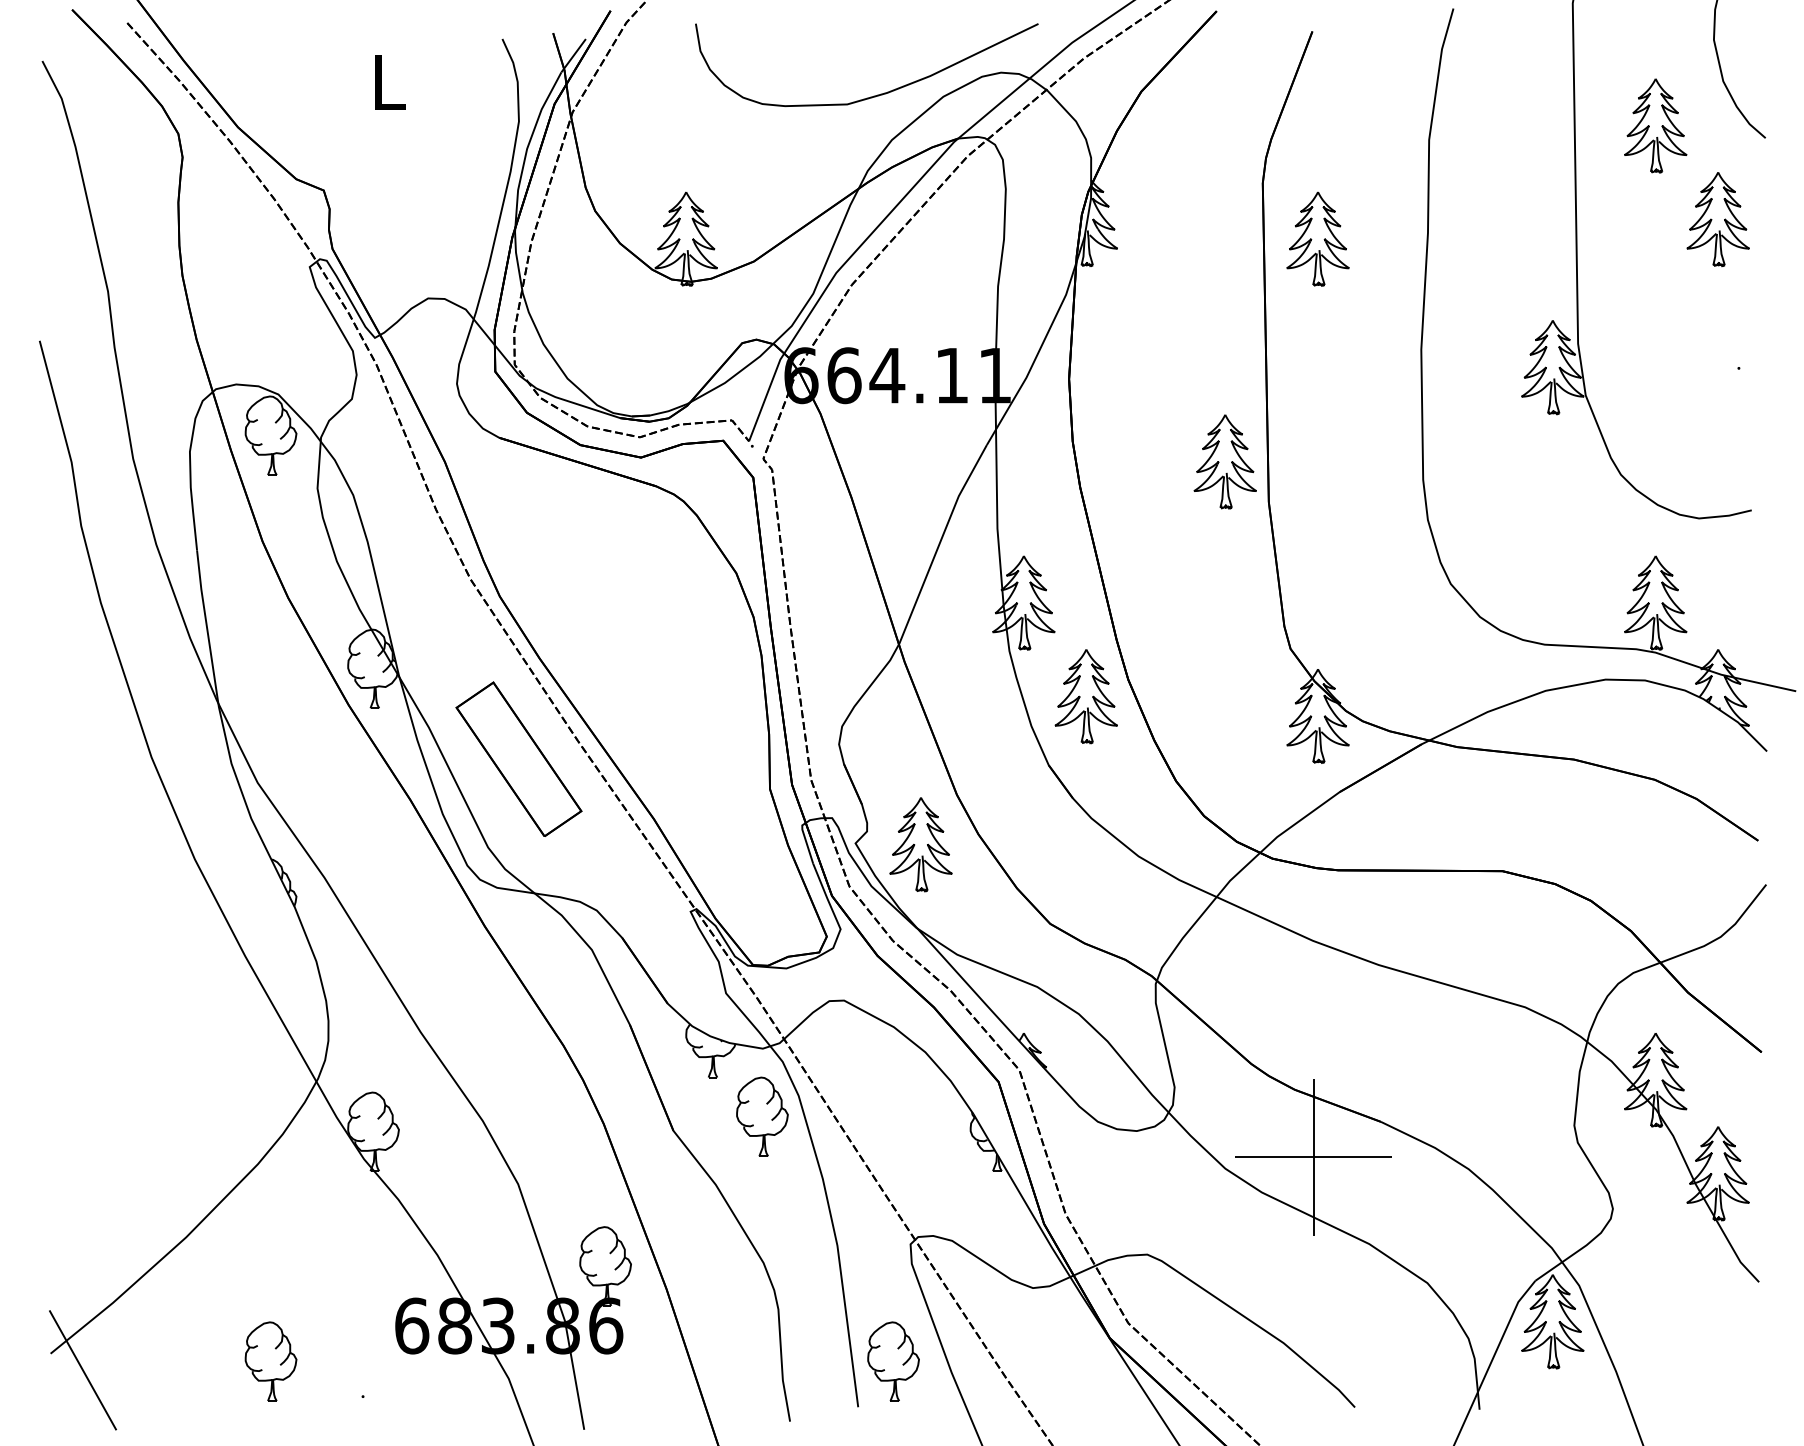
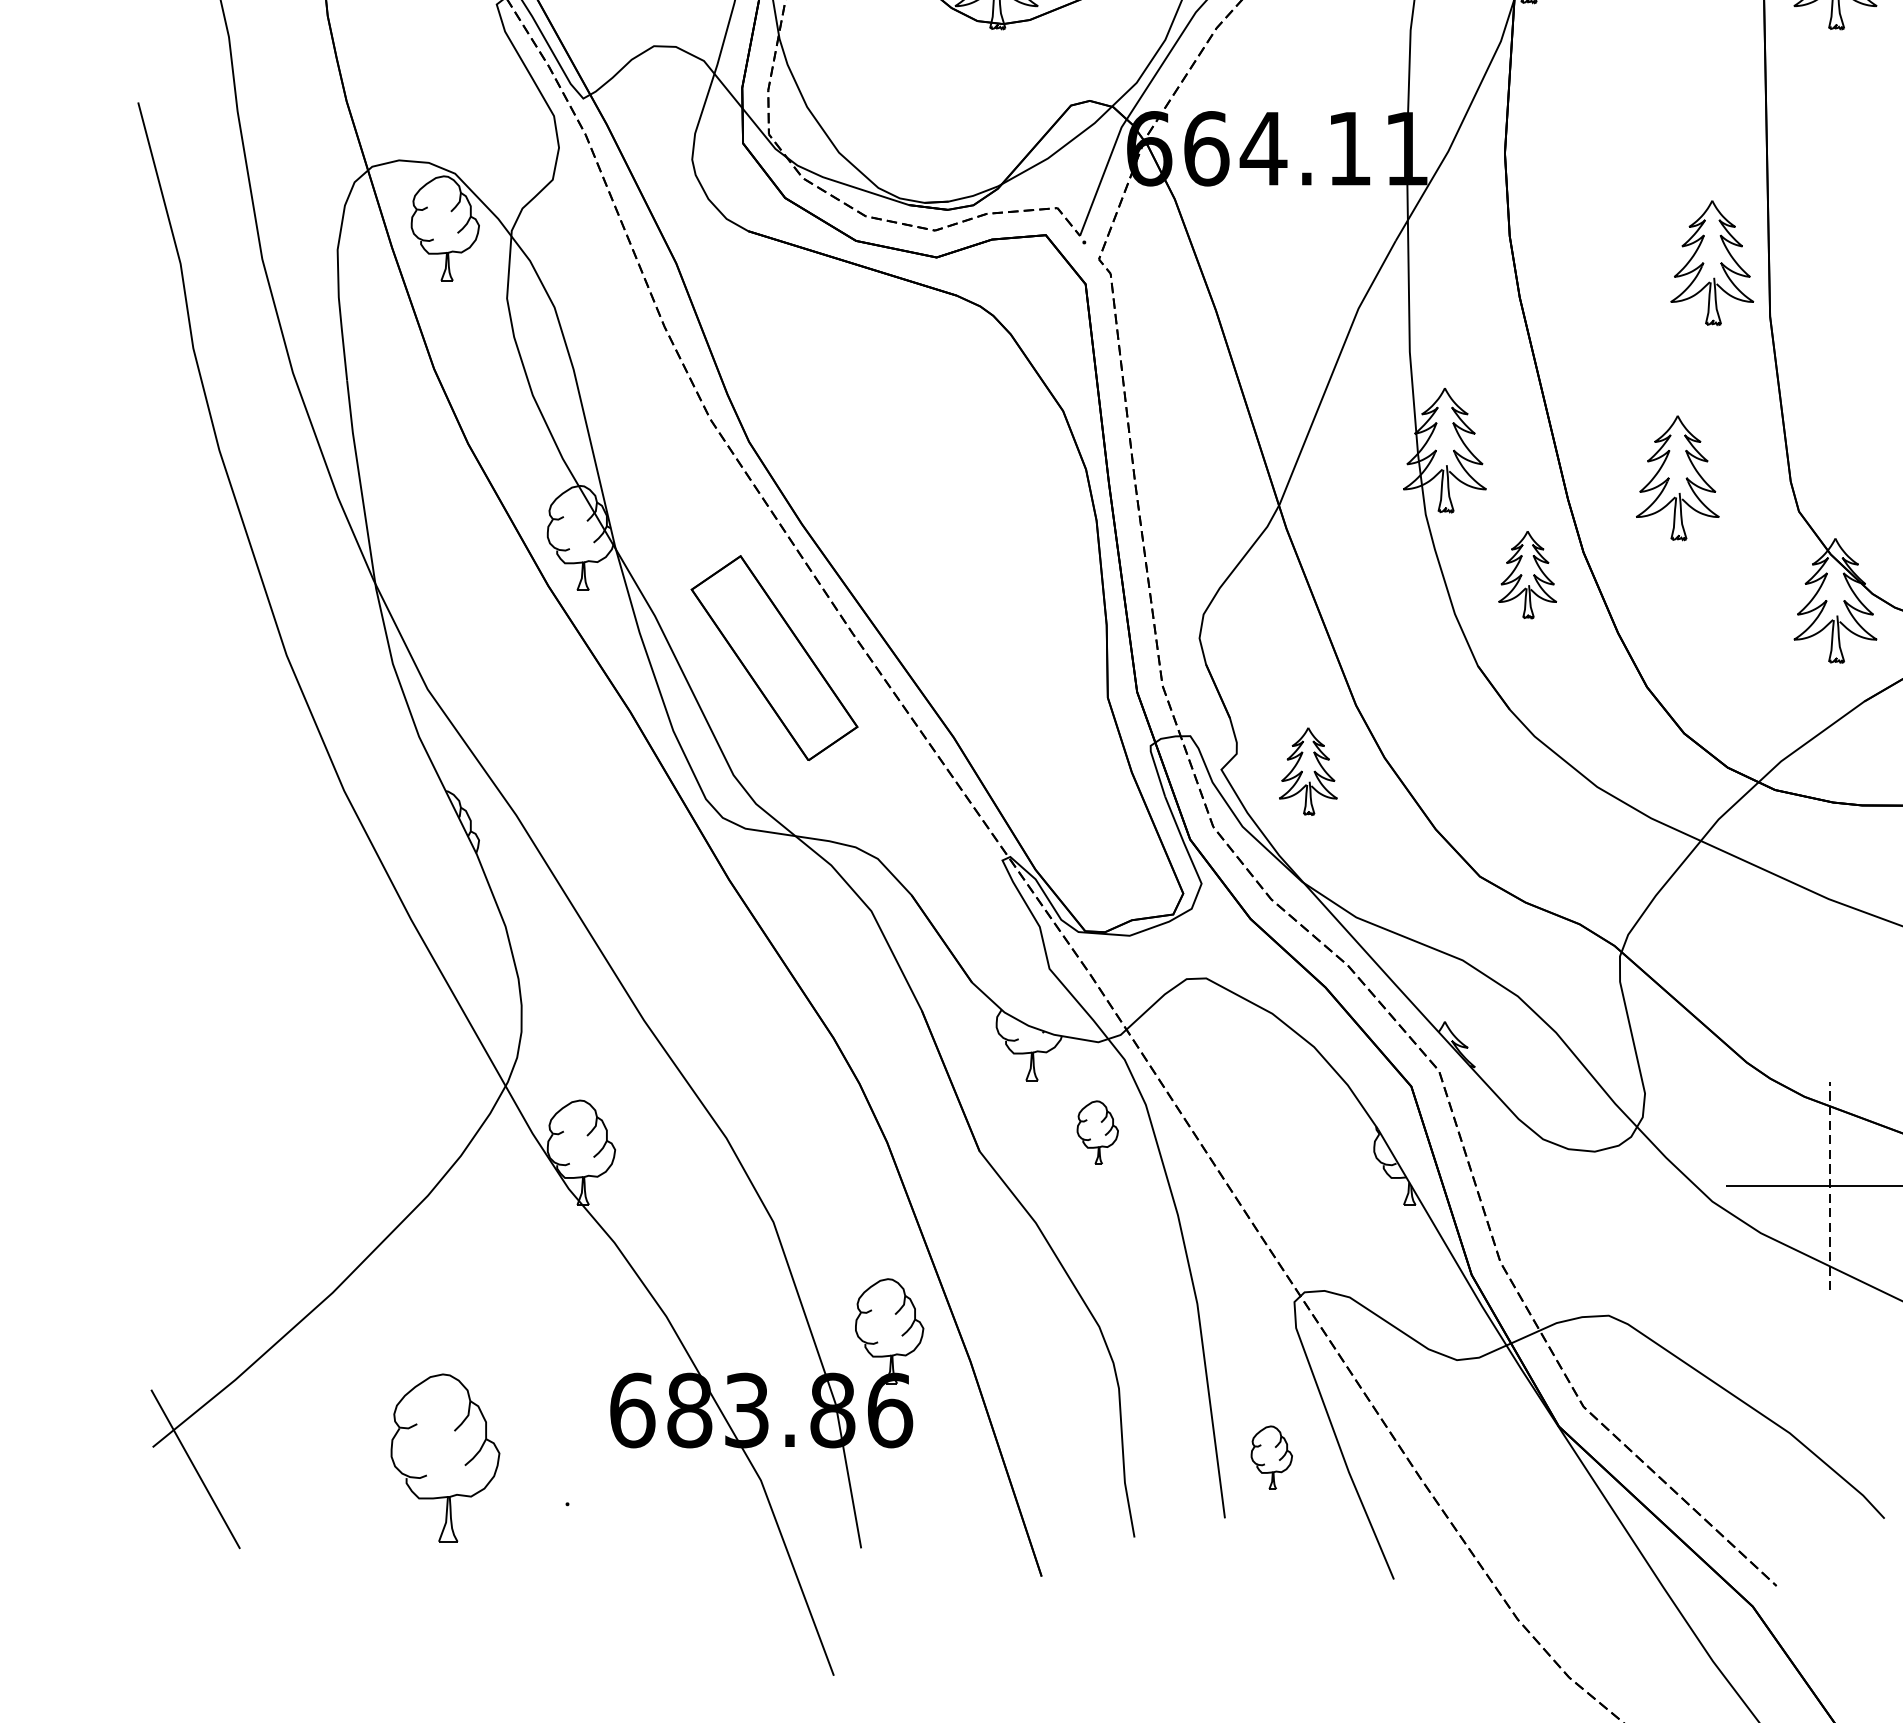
part: (1198, 623) -> (1676, 477), added
part: (1085, 696) -> (1526, 574), size x0.7
part: (920, 844) -> (1307, 771), size x0.7
part: (762, 1116) -> (1097, 1132), size x0.6
line: (1313, 1156) -> (1829, 1185), solid -> dashed
part: (270, 1361) -> (444, 1457), size x1.6
part: (893, 1361) -> (1271, 1457), size x0.6

